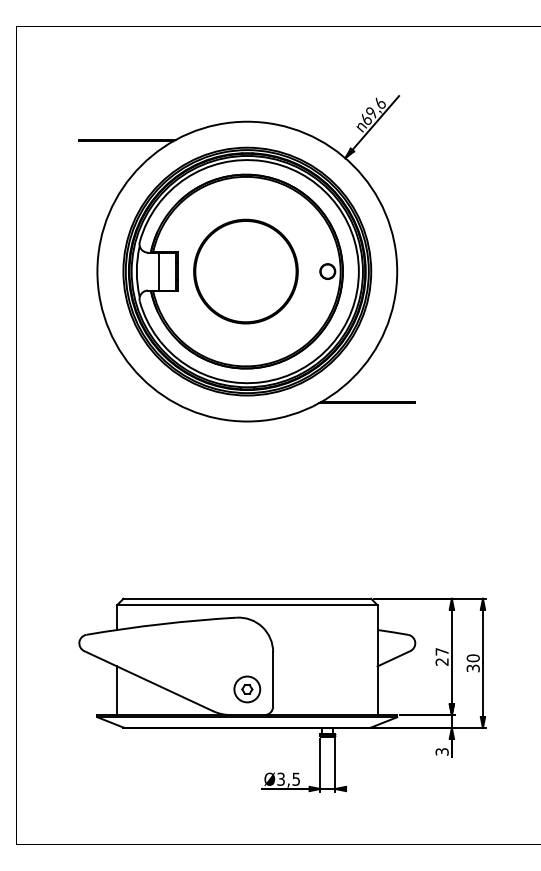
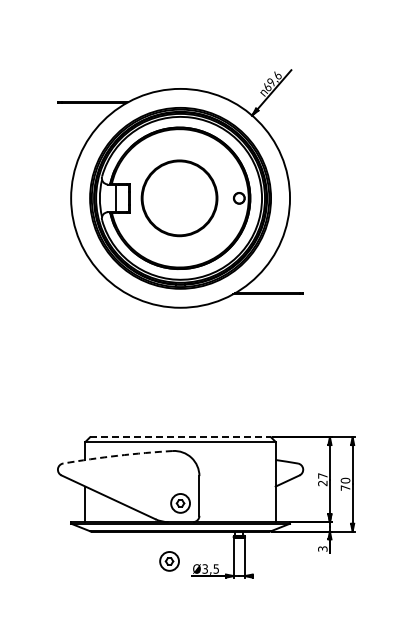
line: (248, 599) -> (181, 437), solid -> dashed
arc: (160, 623) -> (117, 455), solid -> dashed
text: (473, 667) -> (345, 487), 30 -> 70
part: (232, 768) -> (169, 561), added

